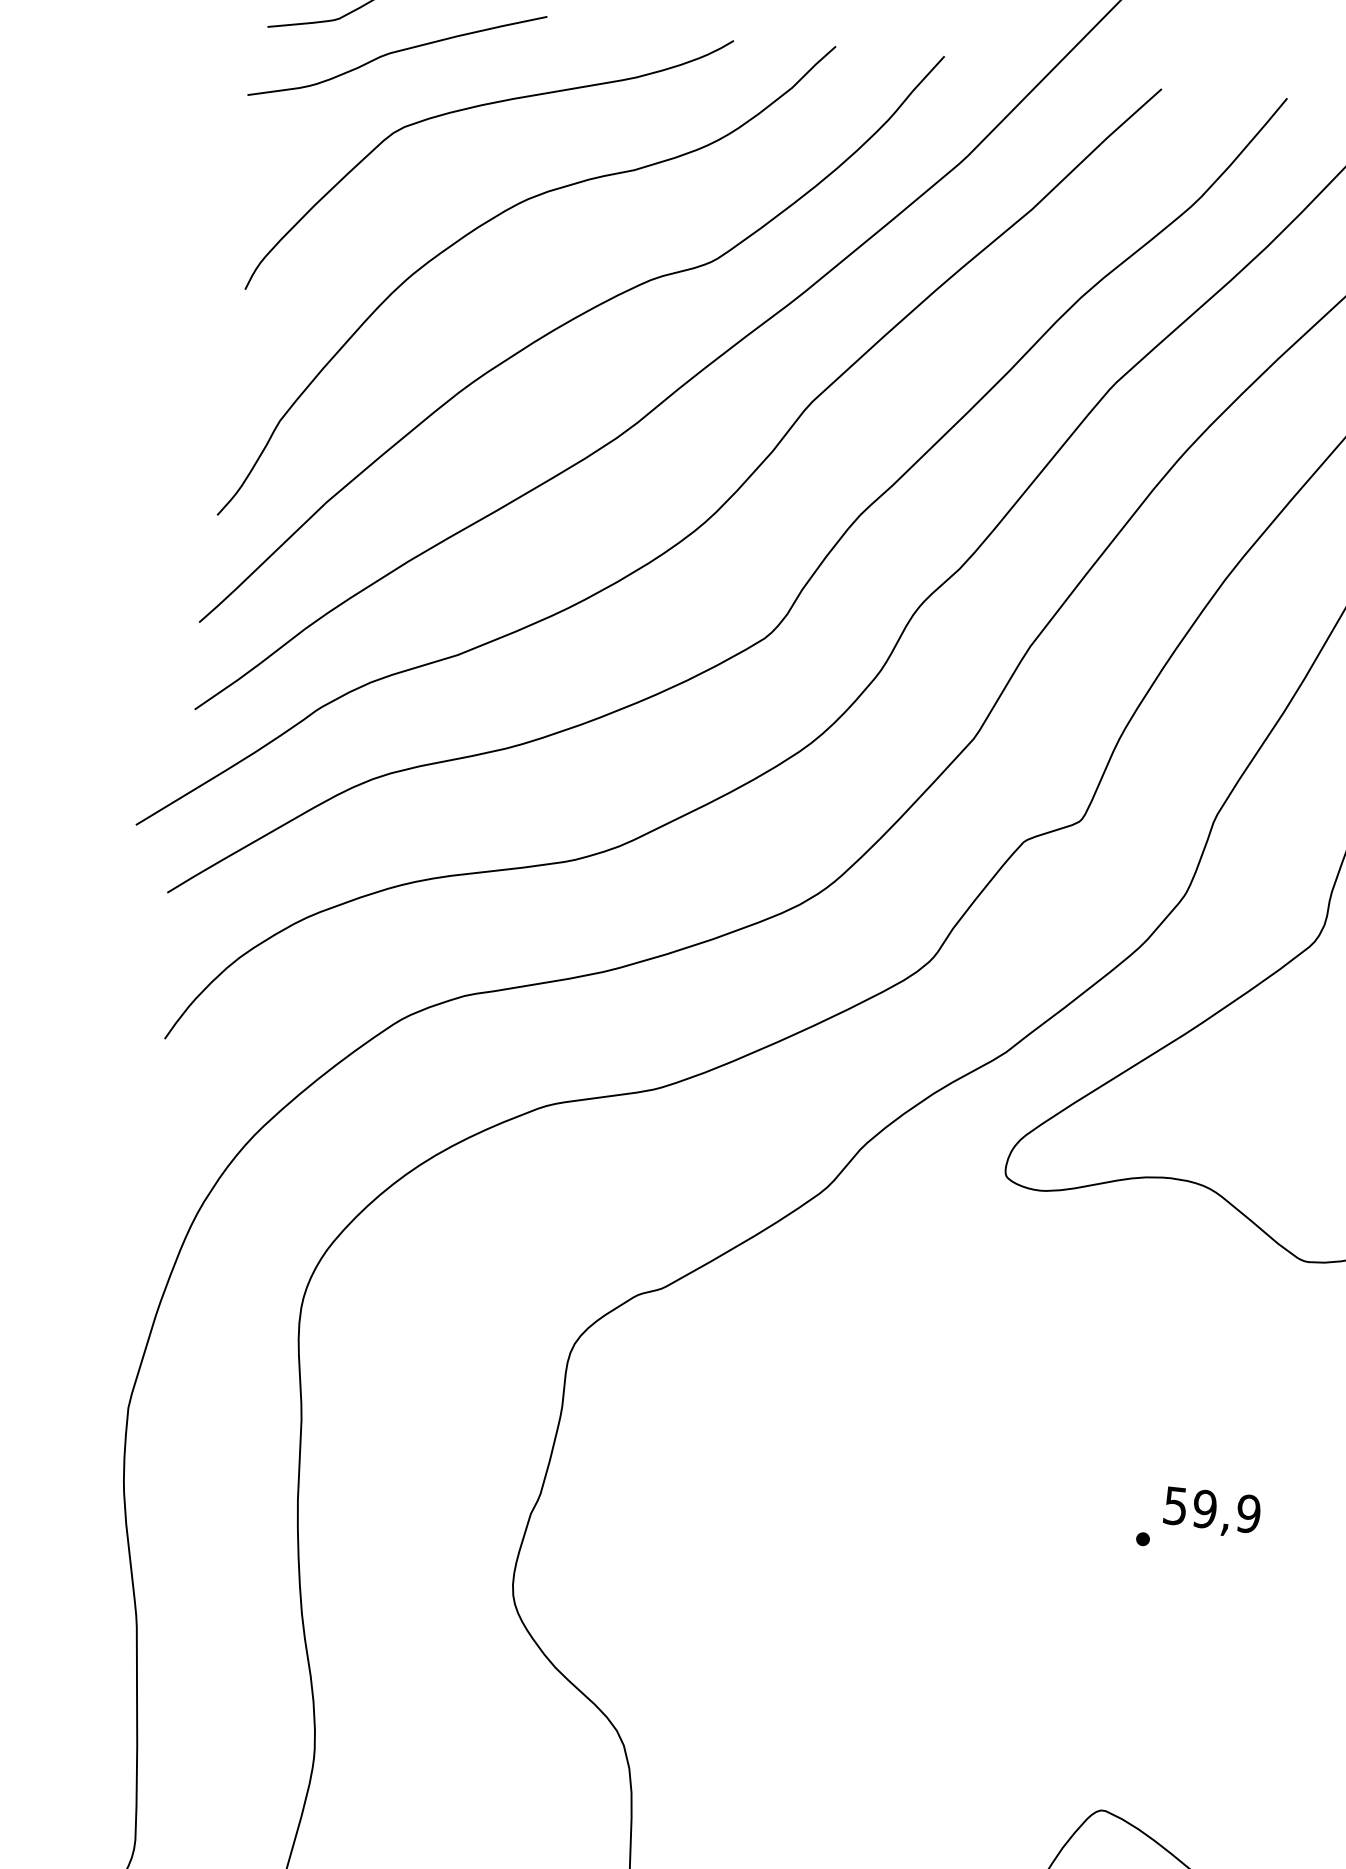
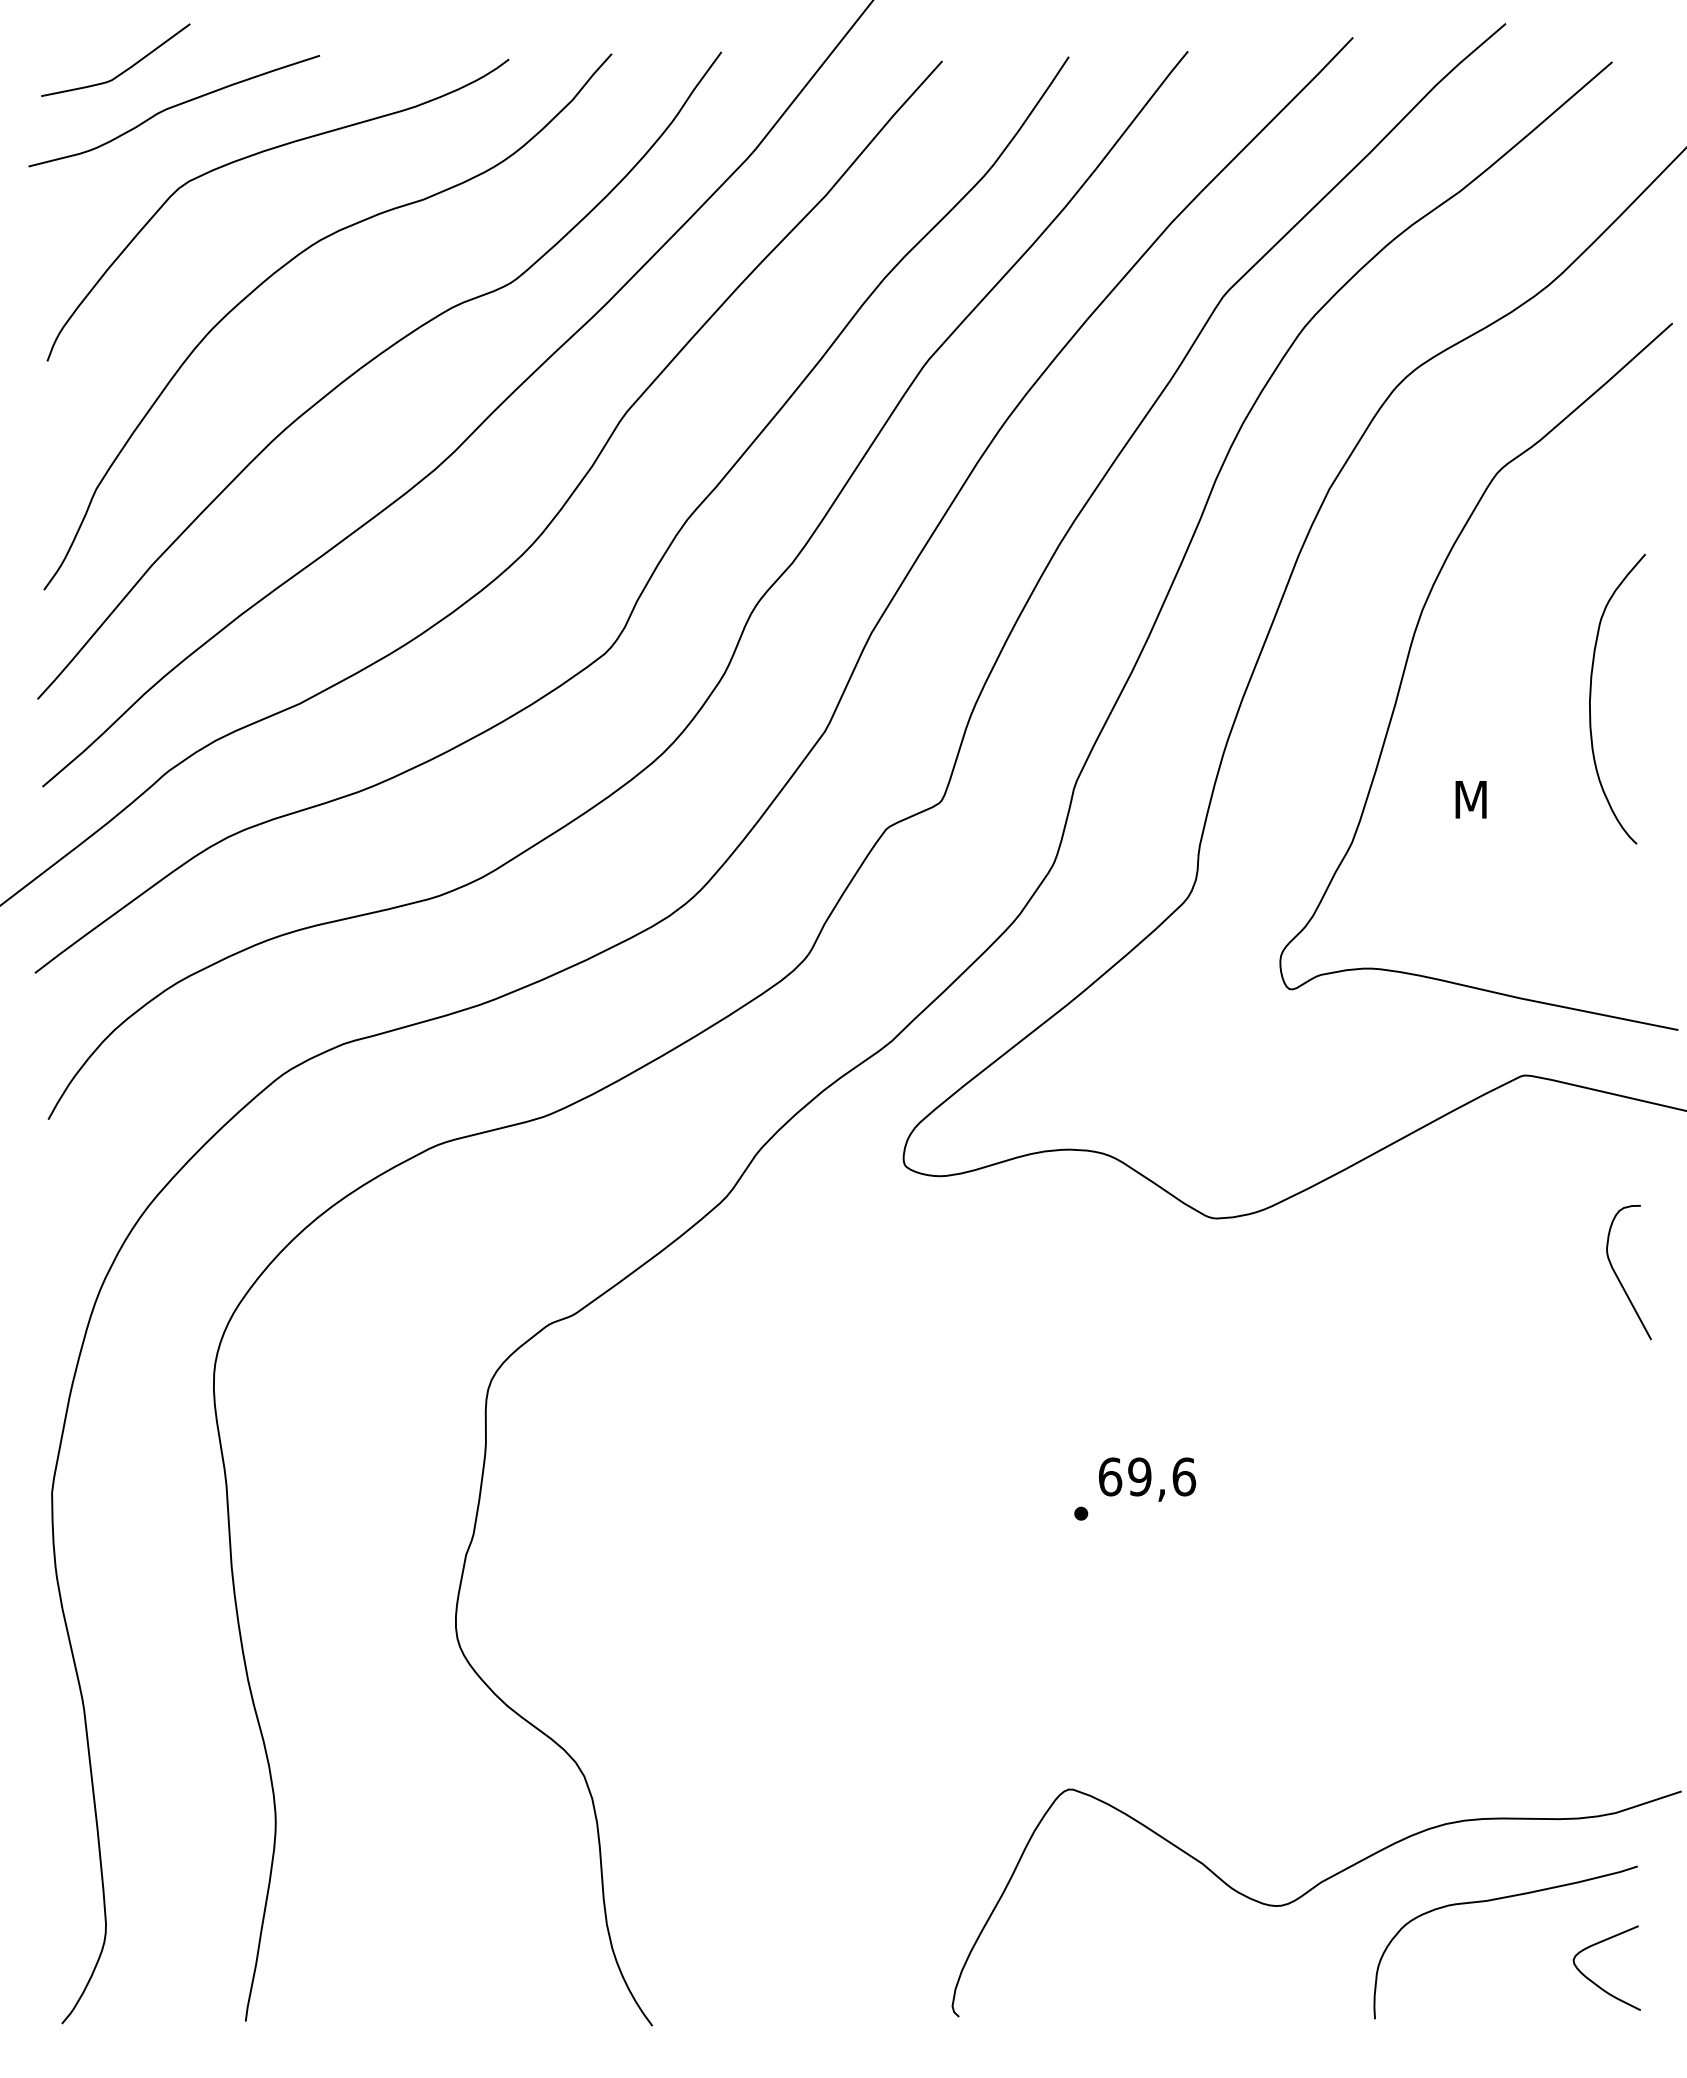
text: (1212, 1509) -> (1147, 1476), 59,9 -> 69,6

